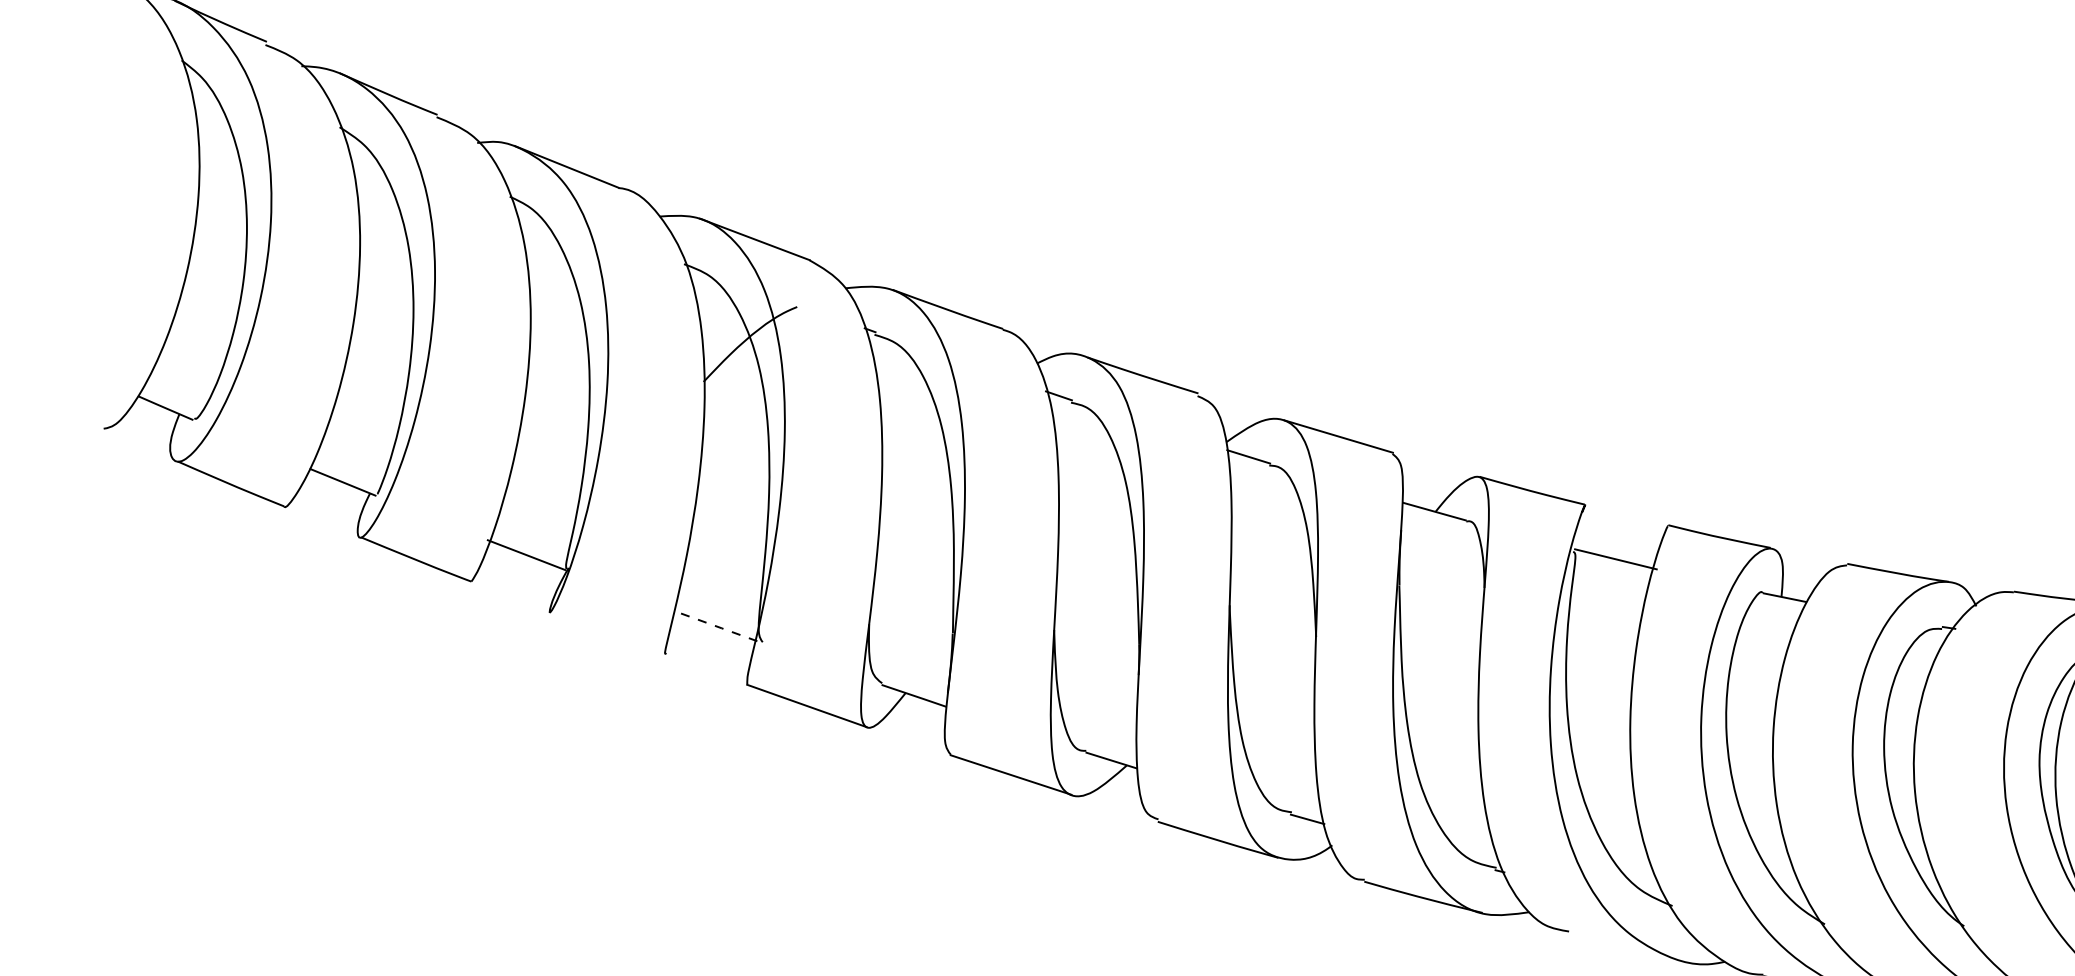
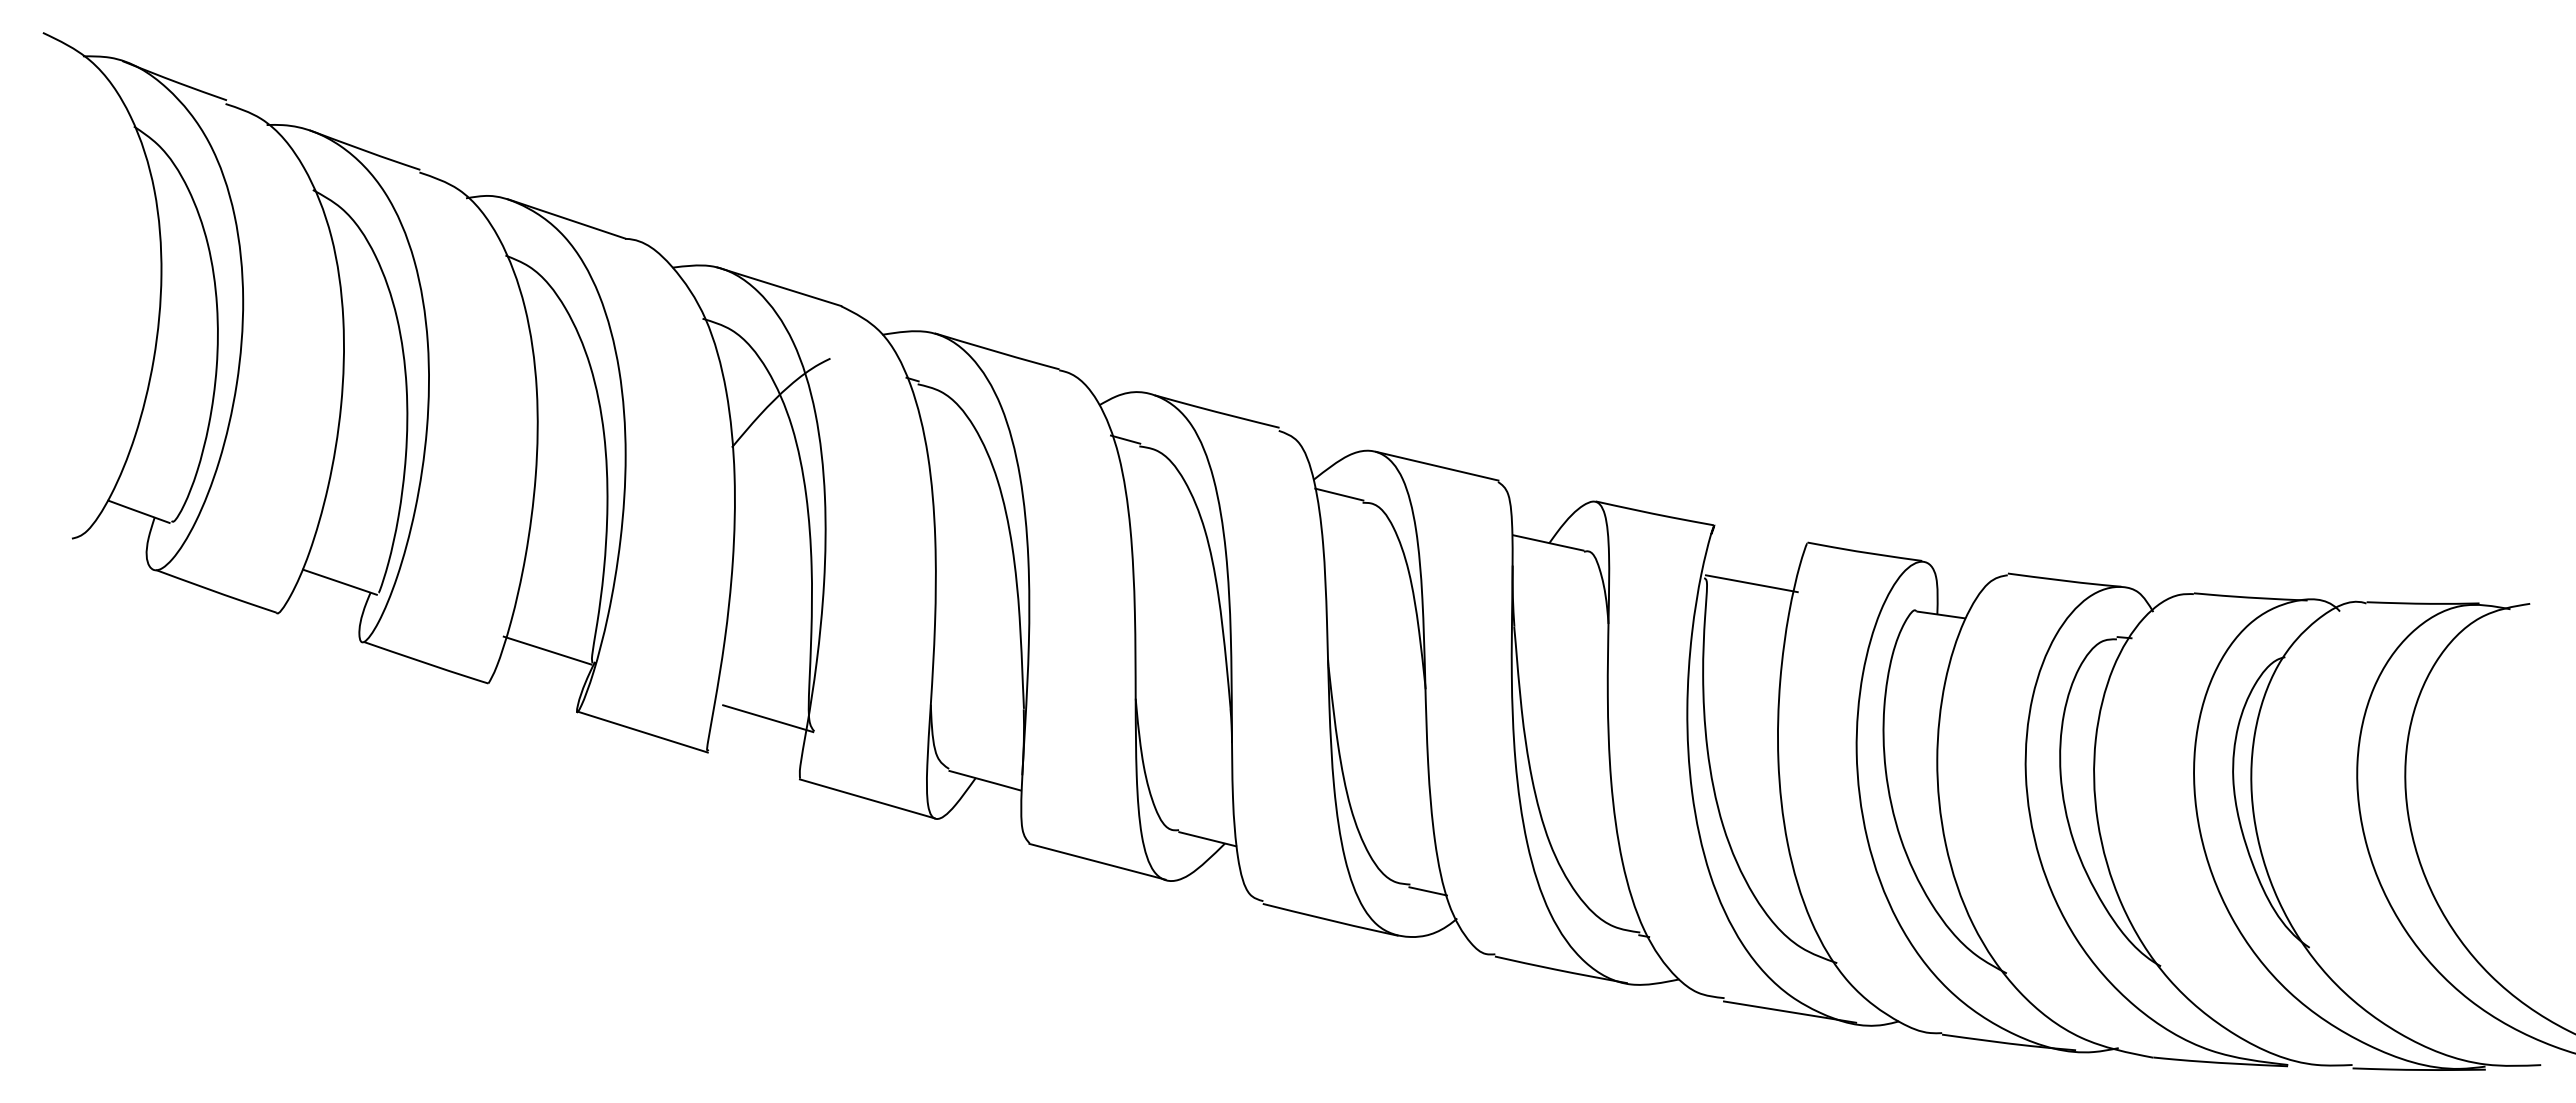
line: (722, 628) -> (768, 718), dashed -> solid
line: (607, 633) -> (642, 731), added
line: (1626, 947) -> (1789, 1011), added

